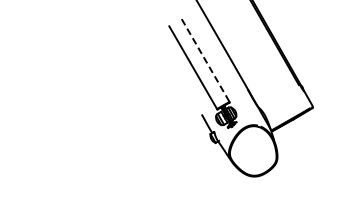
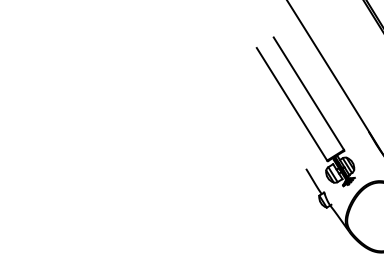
line: (205, 60) -> (308, 93), dashed -> solid

